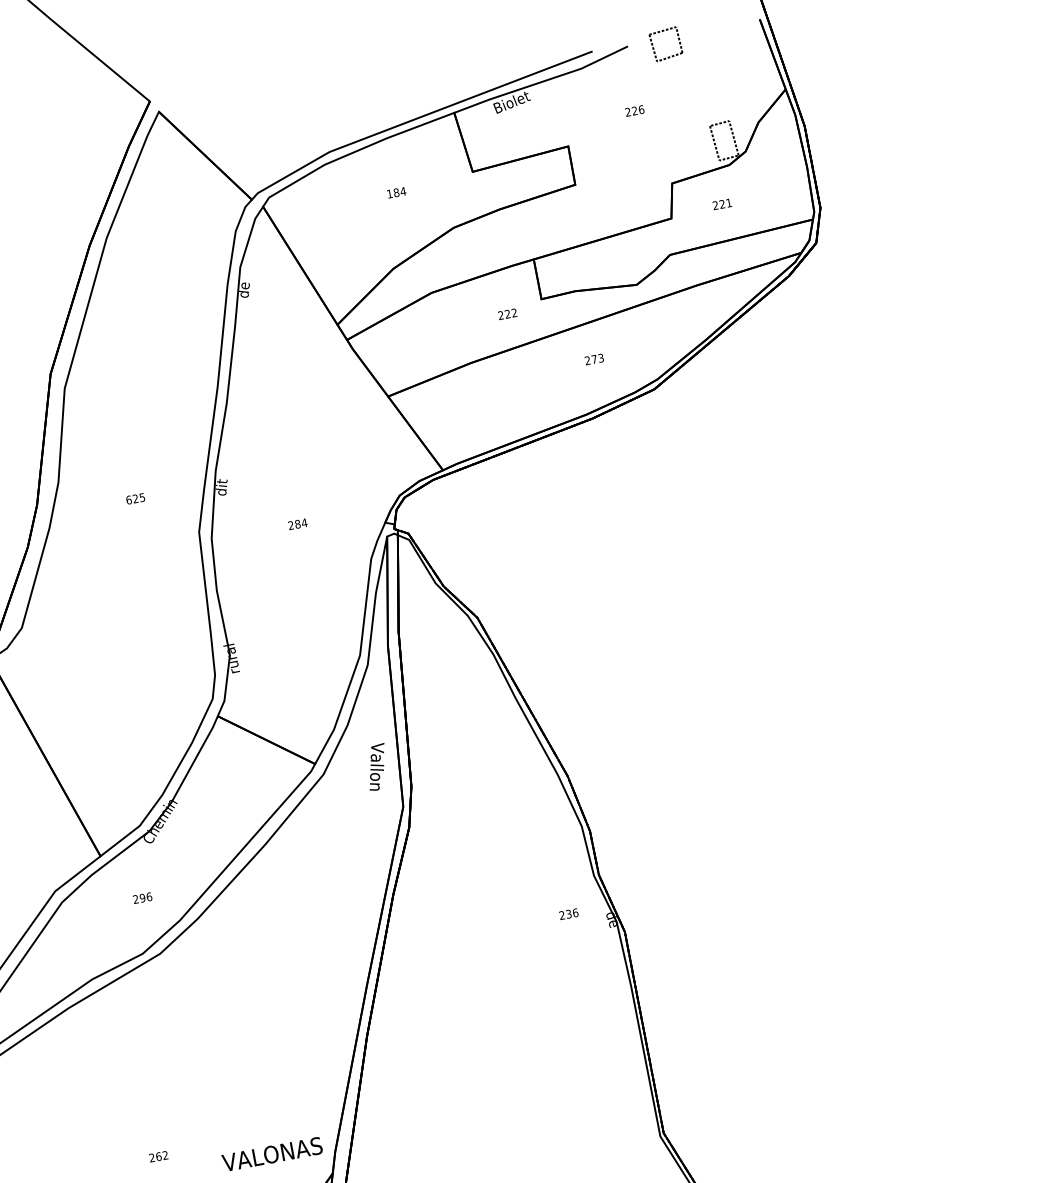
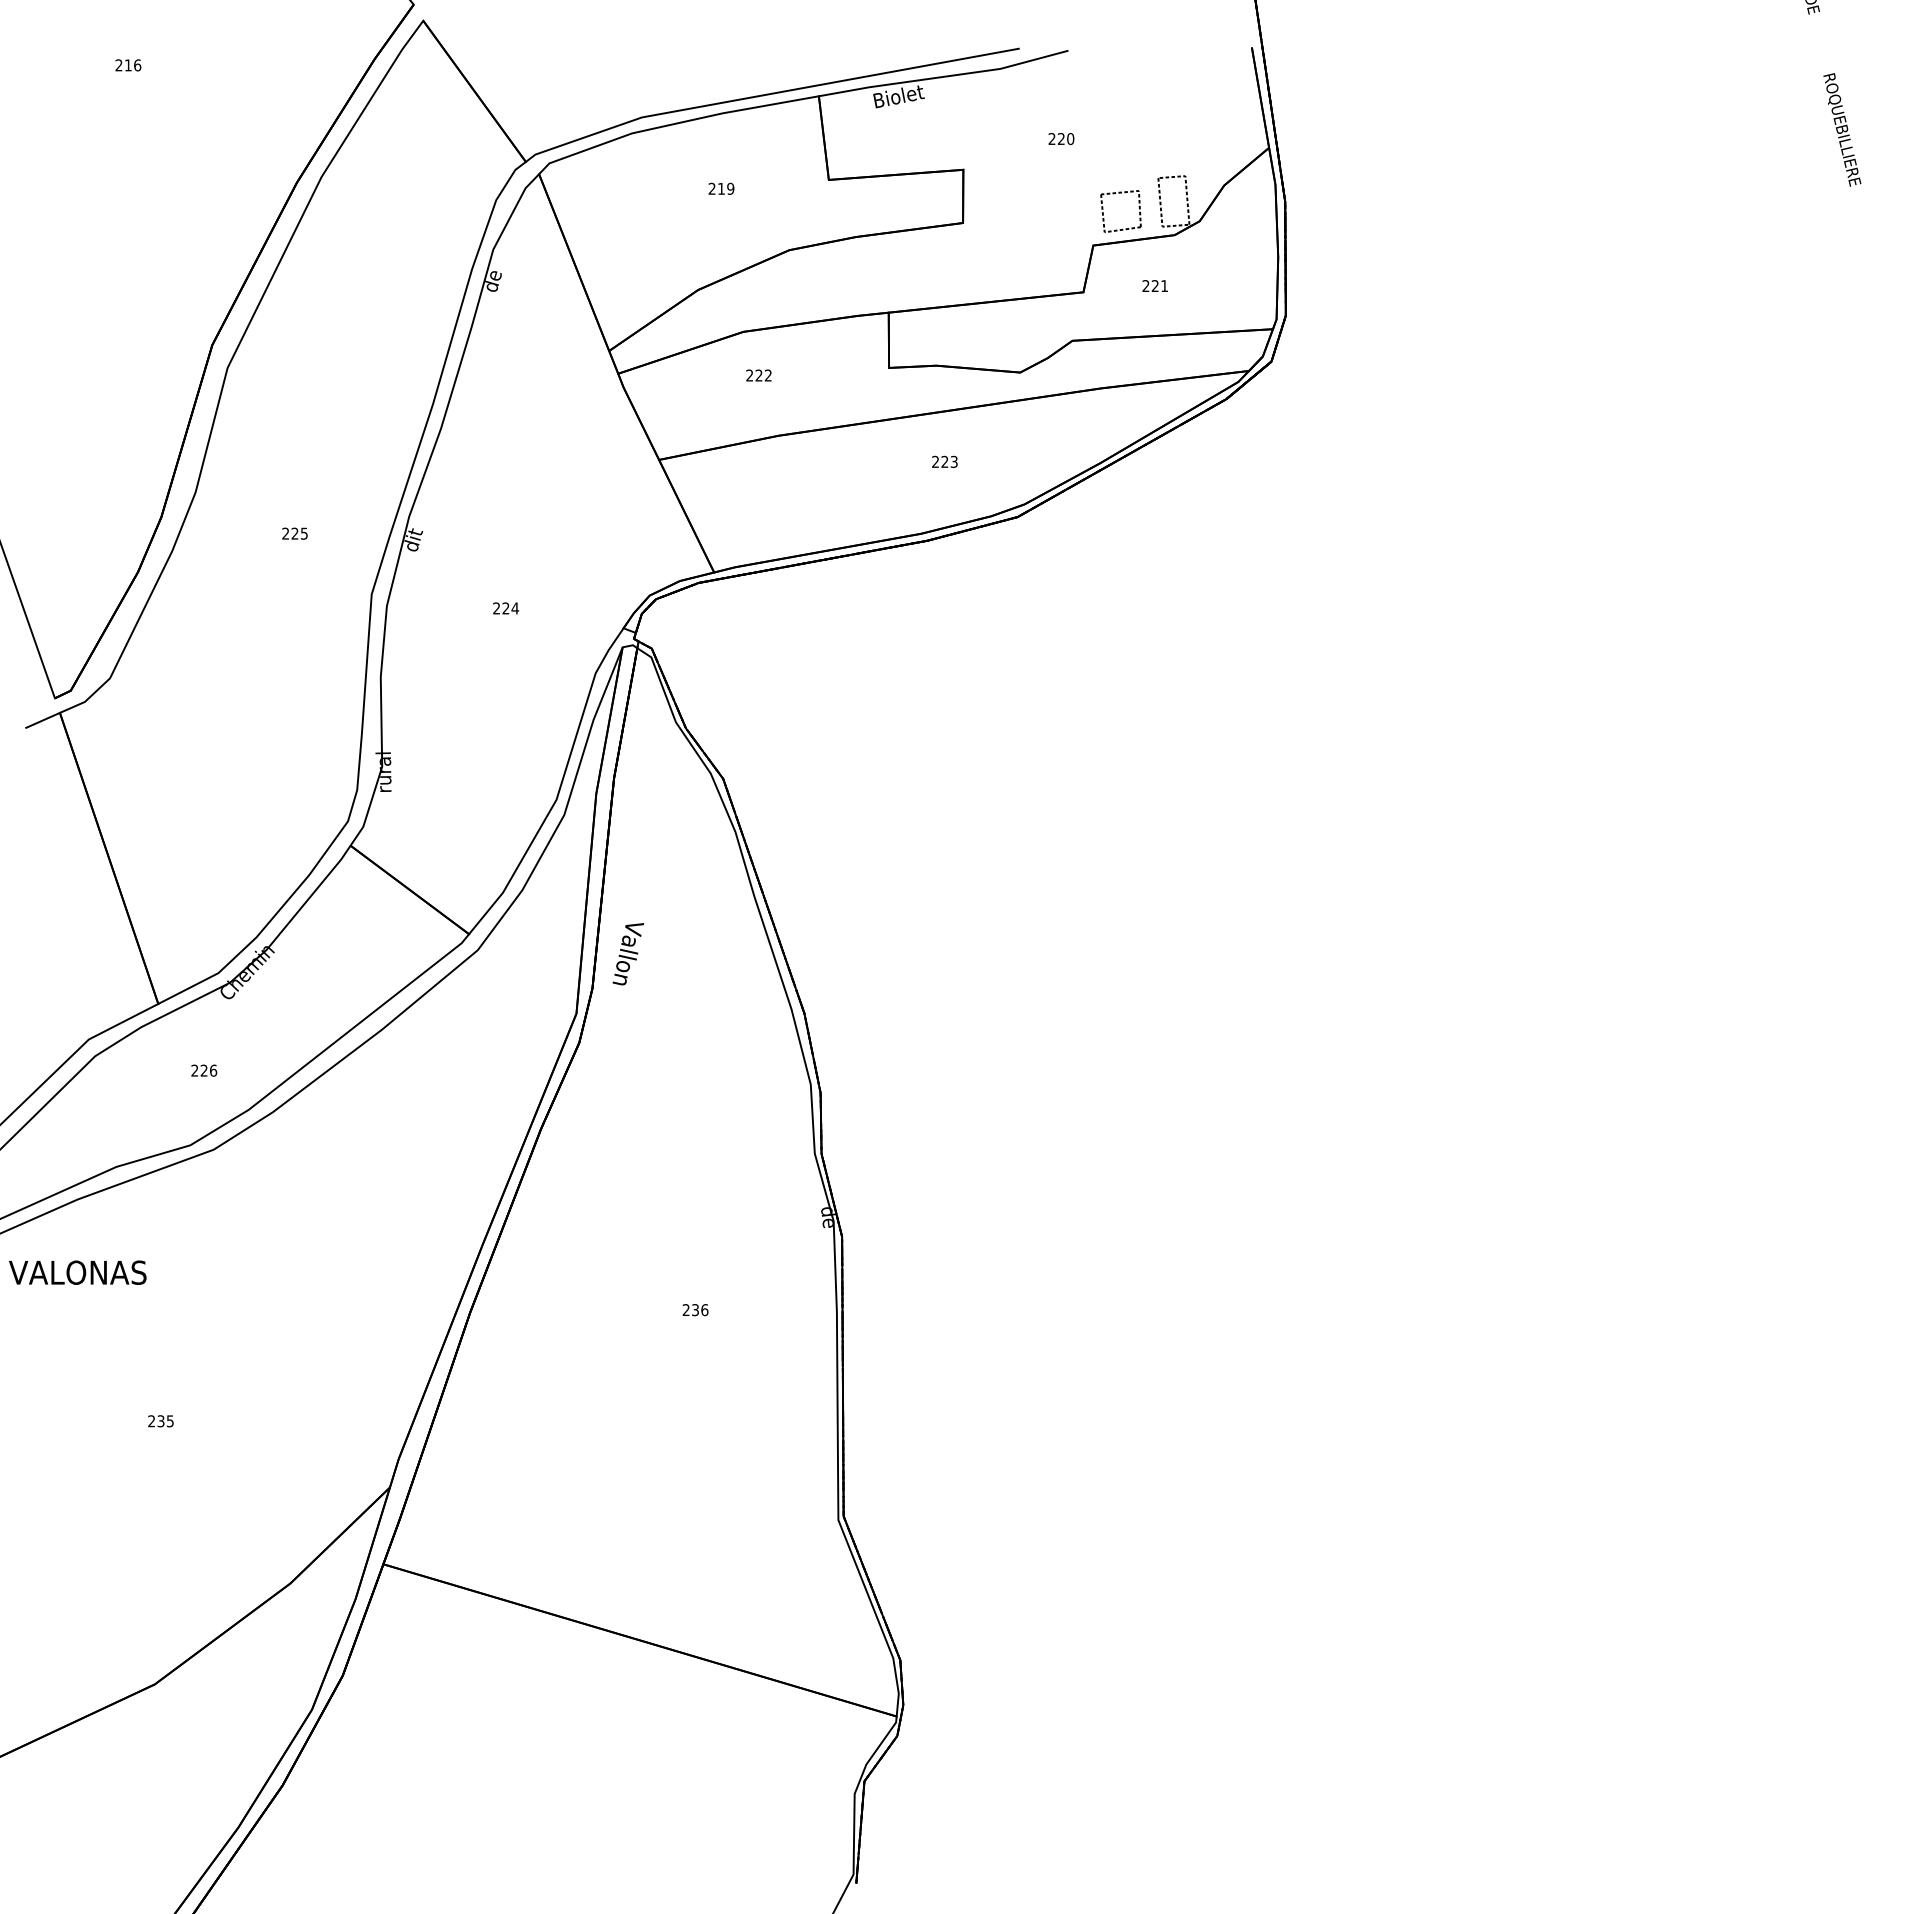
part: (653, 47) -> (1103, 212), moved
text: (641, 109) -> (1070, 138), 226 -> 220
text: (396, 192) -> (721, 188), 184 -> 219
text: (507, 314) -> (758, 375), moved
text: (594, 359) -> (944, 461), 273 -> 223
text: (128, 499) -> (285, 533), 625 -> 225
text: (297, 524) -> (505, 608), 284 -> 224
text: (377, 767) -> (628, 954), moved
text: (142, 898) -> (203, 1070), 296 -> 226
text: (568, 914) -> (695, 1310), moved
text: (272, 1154) -> (77, 1272), moved
text: (162, 1156) -> (165, 1421), 262 -> 235

